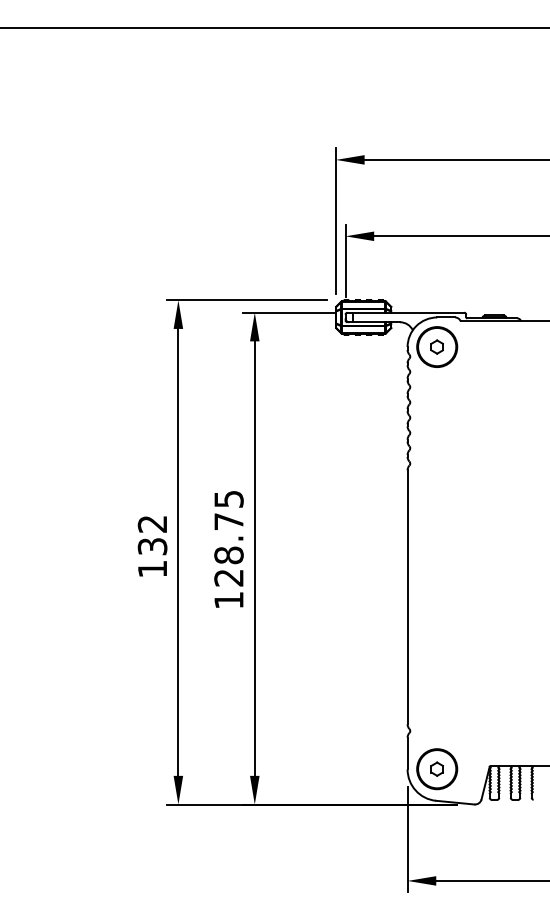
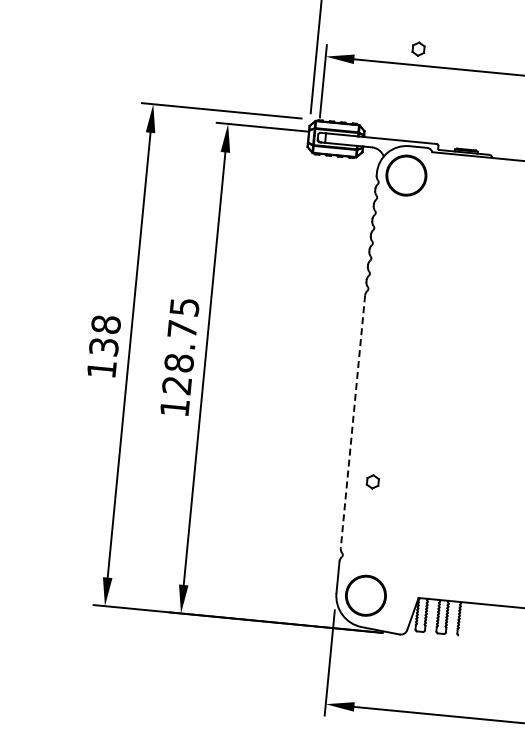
part: (436, 346) -> (417, 48), moved
text: (152, 523) -> (106, 323), 132 -> 138
line: (407, 597) -> (352, 422), solid -> dashed
part: (436, 768) -> (372, 481), moved

